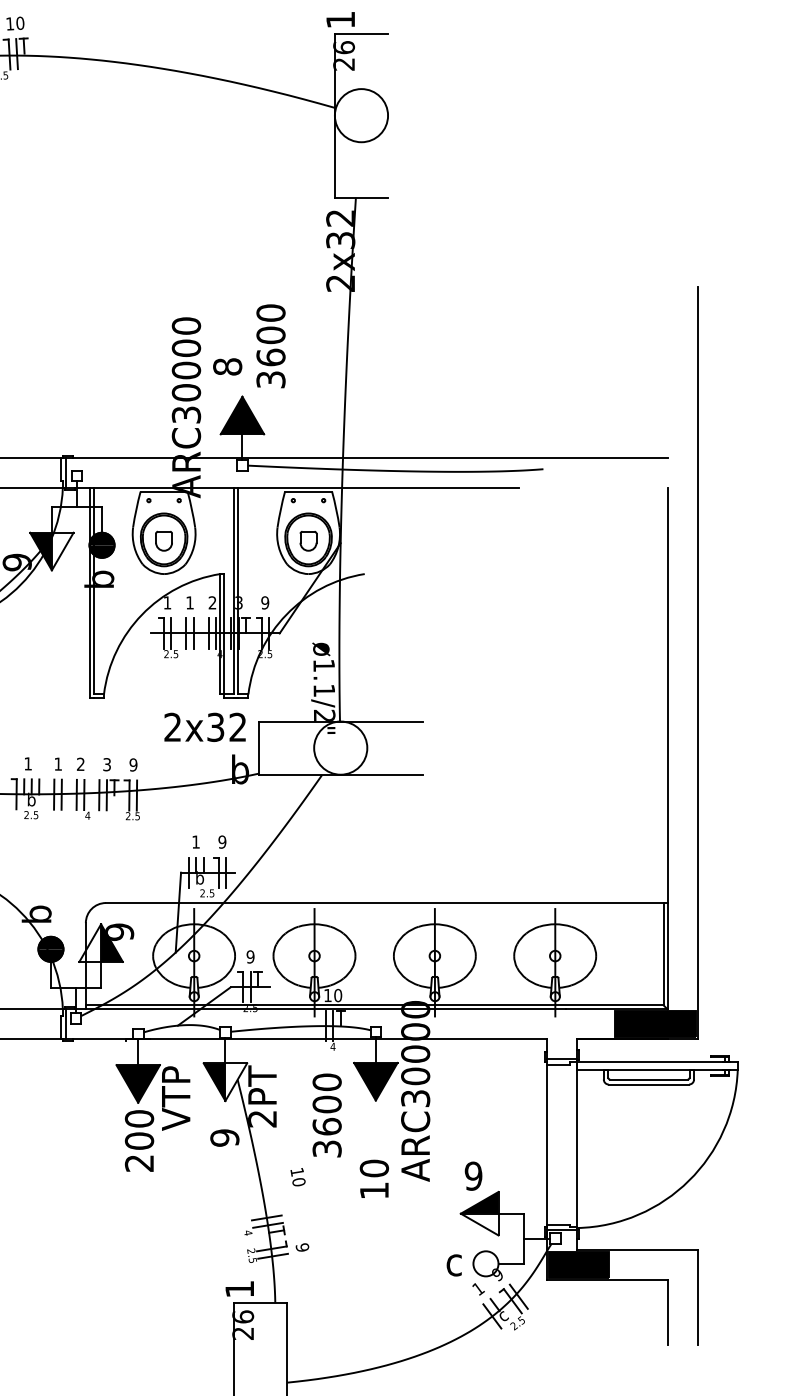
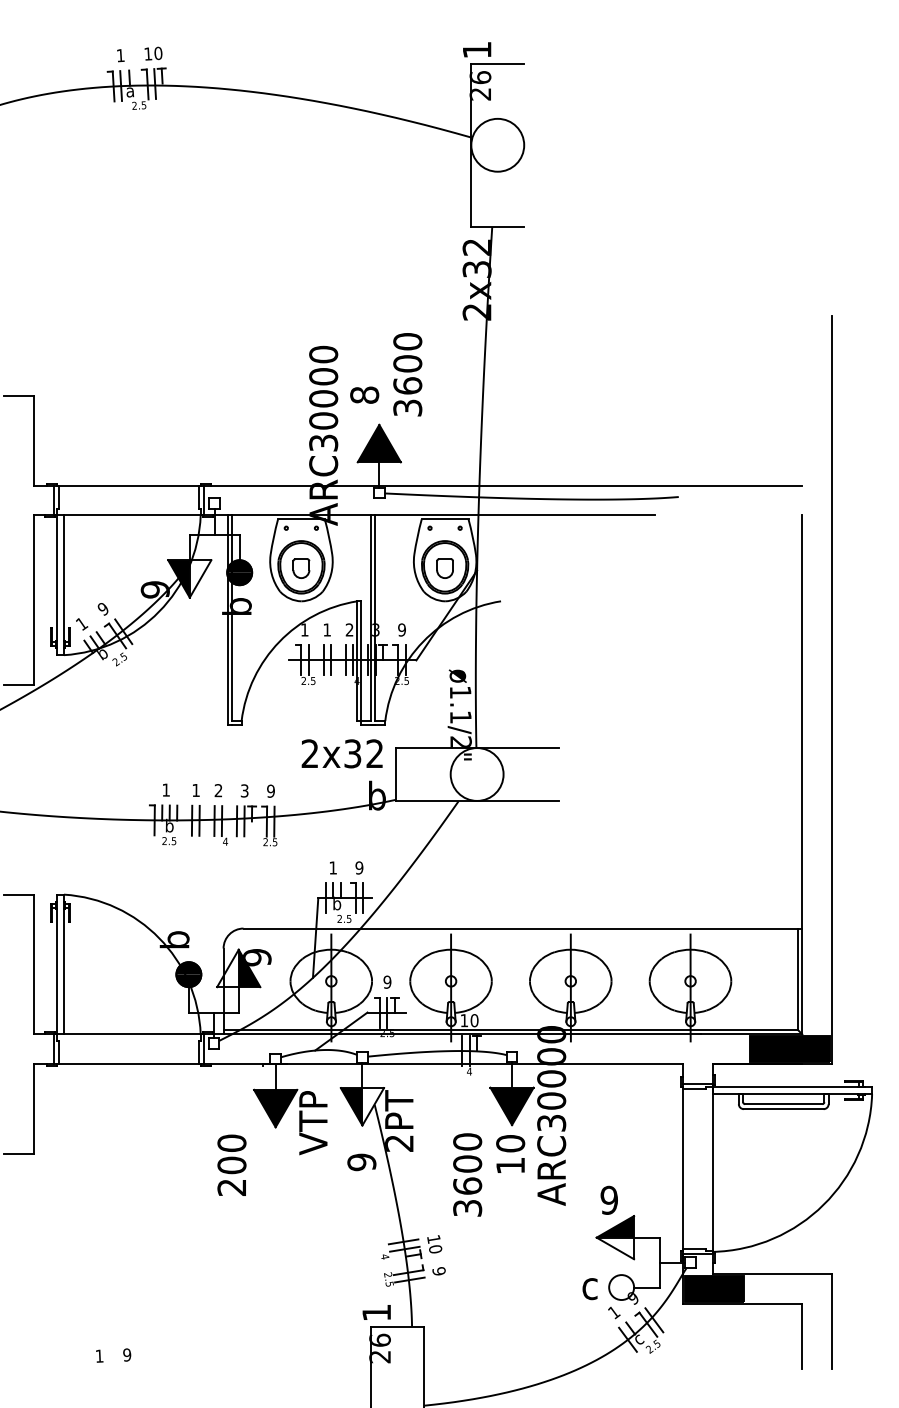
text: (327, 1115) -> (467, 1174), moved
text: (139, 1140) -> (231, 1164), moved
text: (297, 1177) -> (434, 1244), moved
text: (374, 1178) -> (510, 1153), moved

